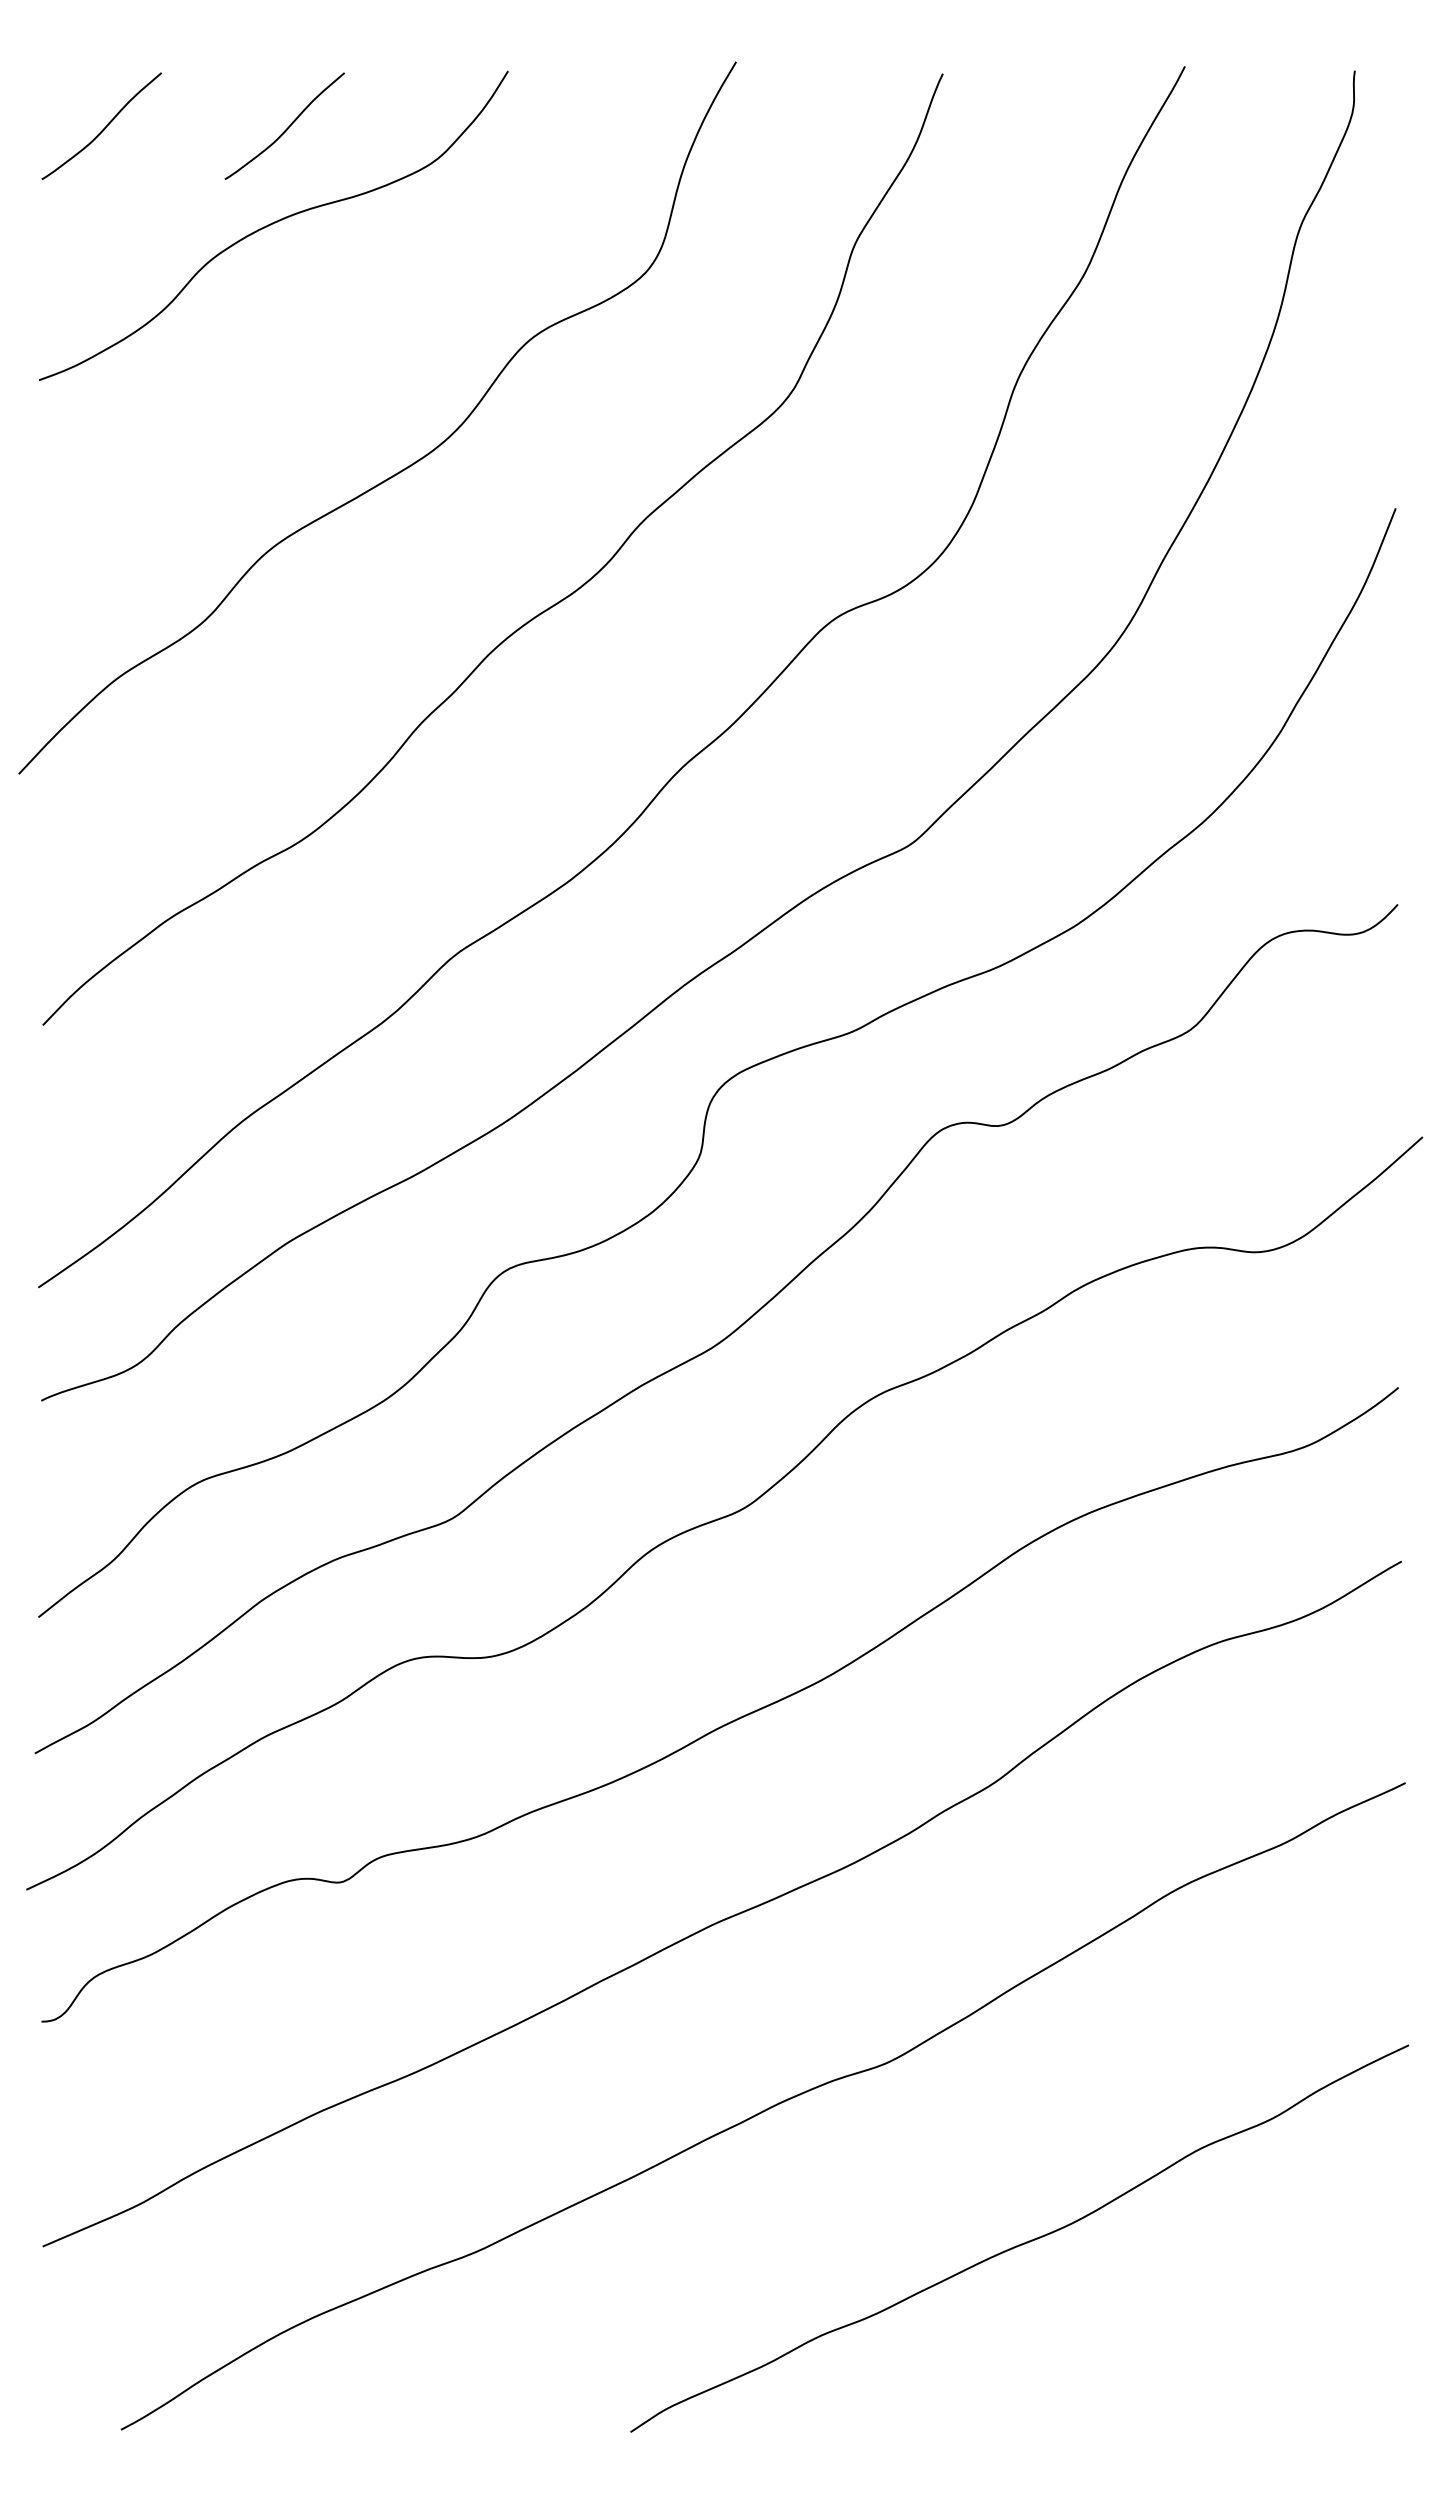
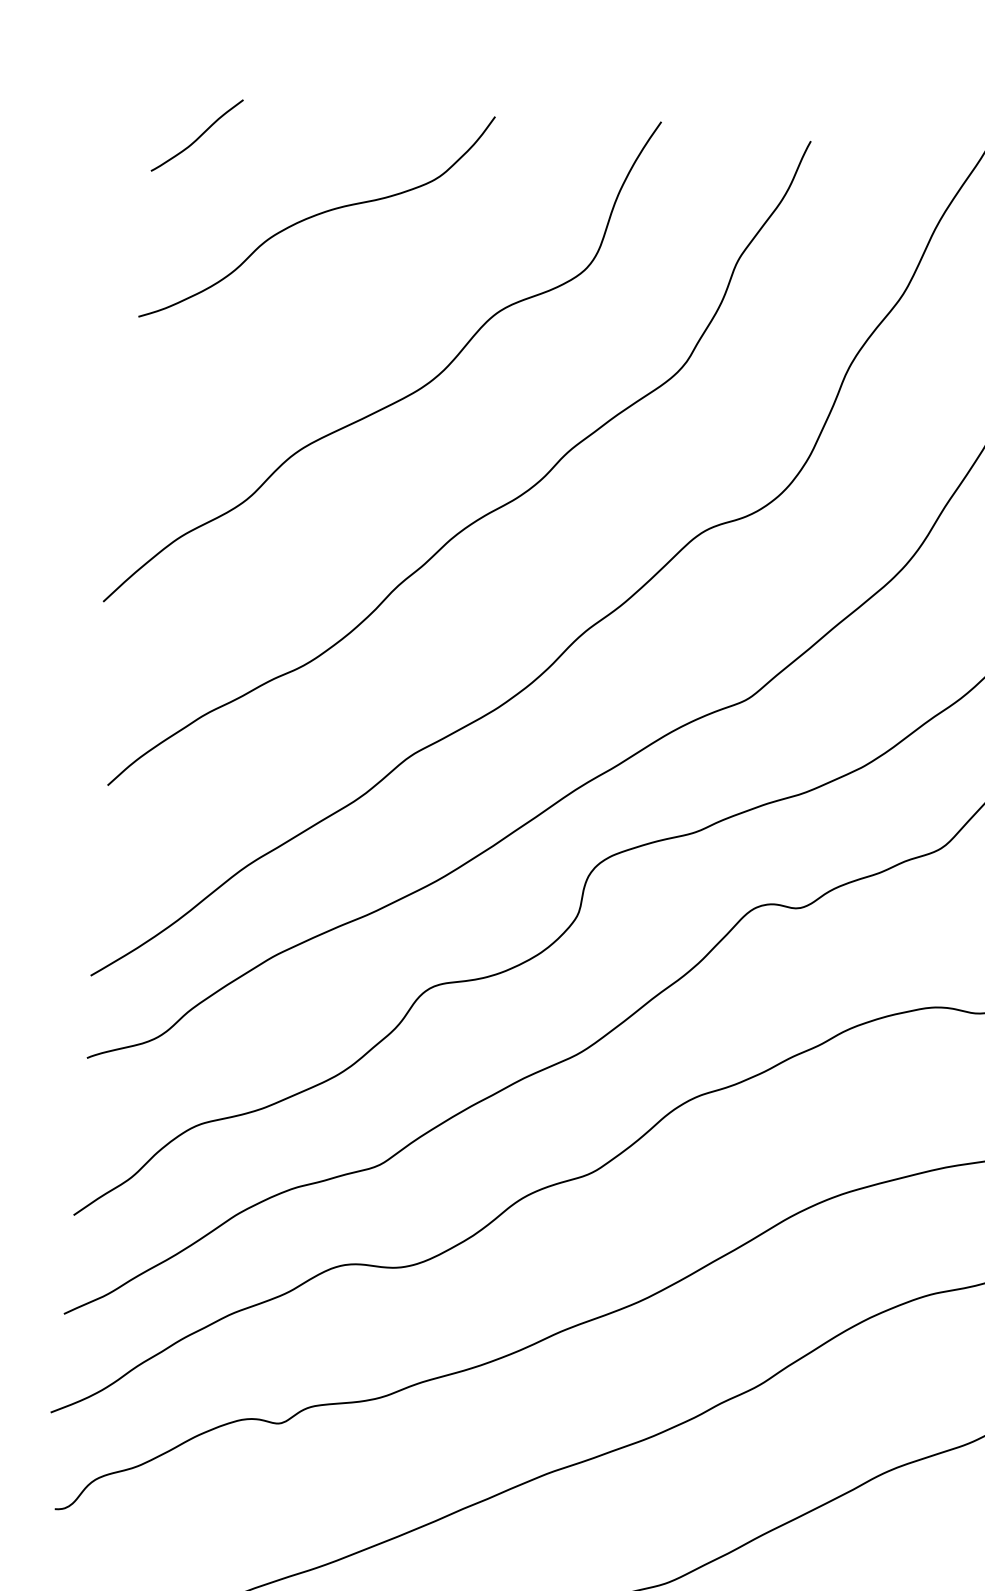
curve: (287, 127) -> (332, 146), removed

